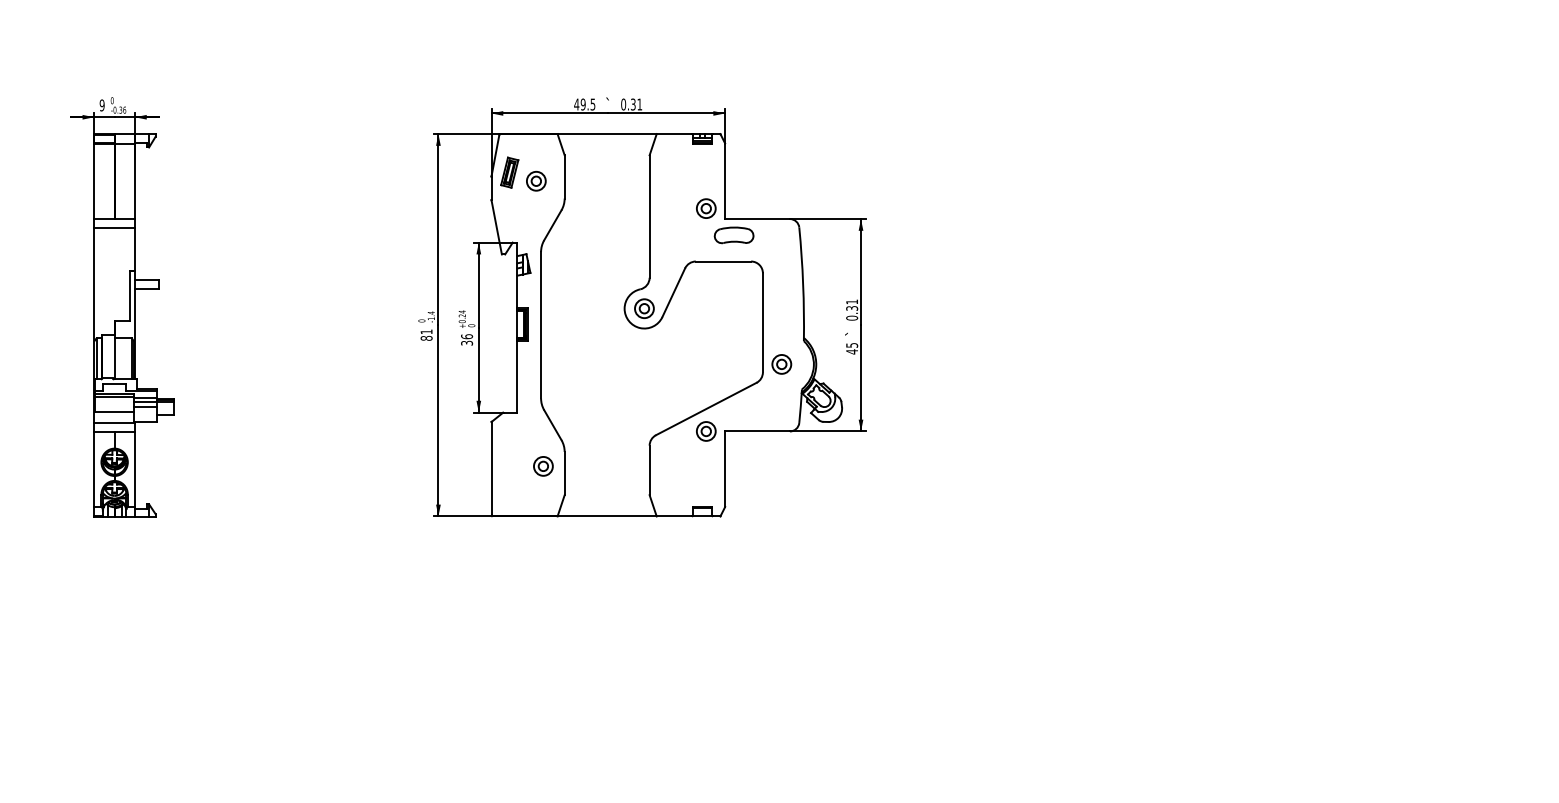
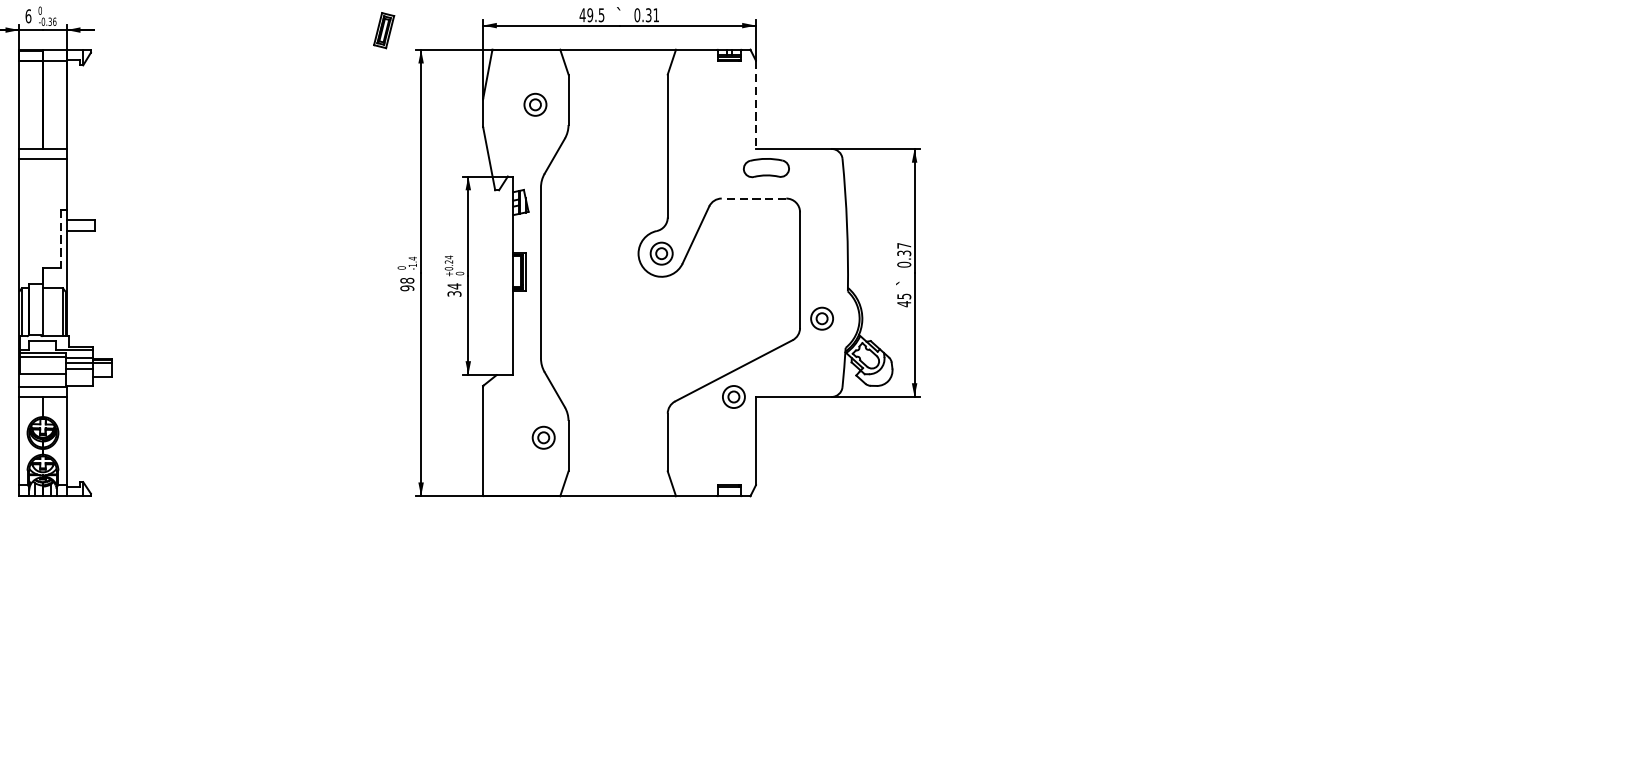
text: (101, 105) -> (27, 16), 9 -> 6
part: (509, 172) -> (383, 30), moved
line: (725, 181) -> (756, 105), solid -> dashed
part: (706, 208) -> (734, 136), removed
line: (723, 261) -> (754, 198), solid -> dashed
line: (130, 295) -> (61, 238), solid -> dashed
text: (851, 301) -> (903, 245), 0.31 -> 0.37
text: (426, 334) -> (407, 283), 81 -> 98
text: (467, 336) -> (455, 286), 36 -> 34

